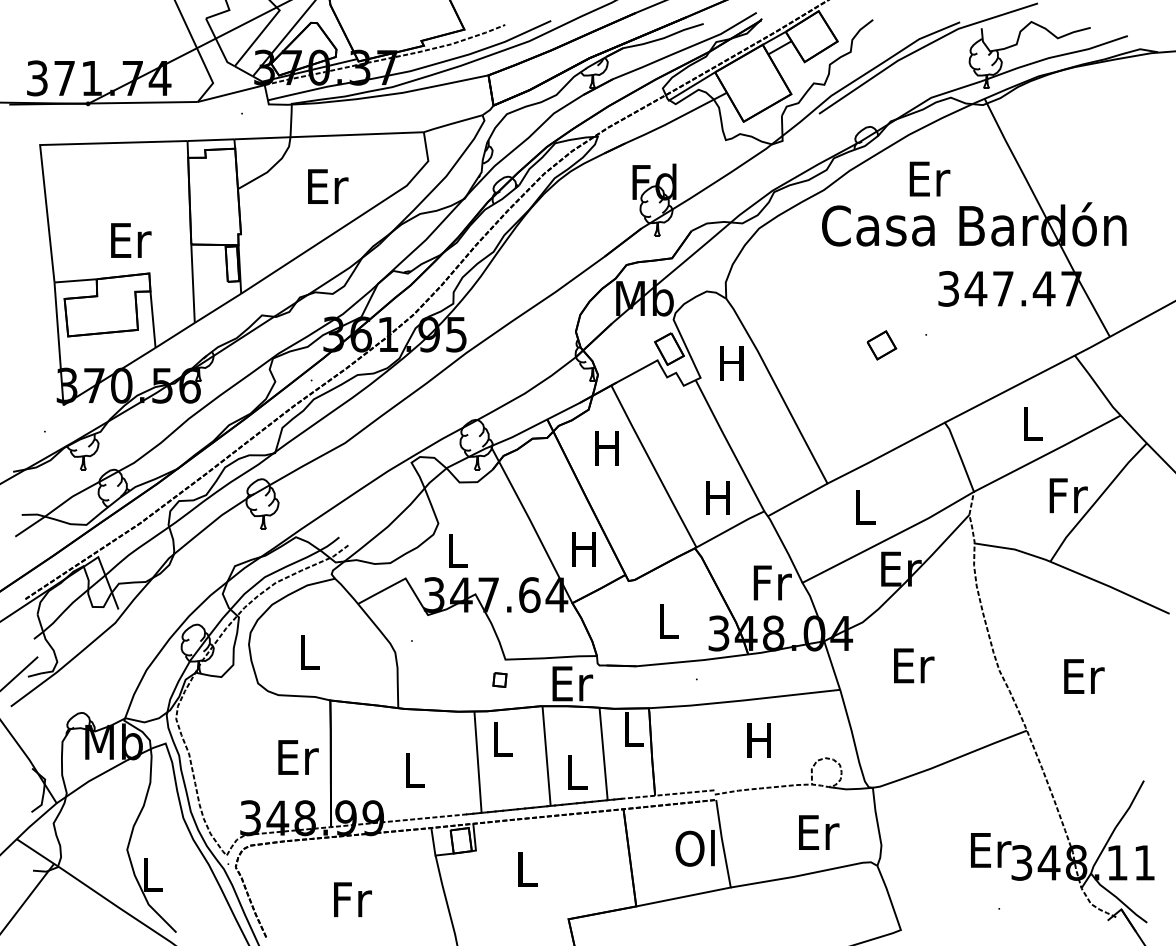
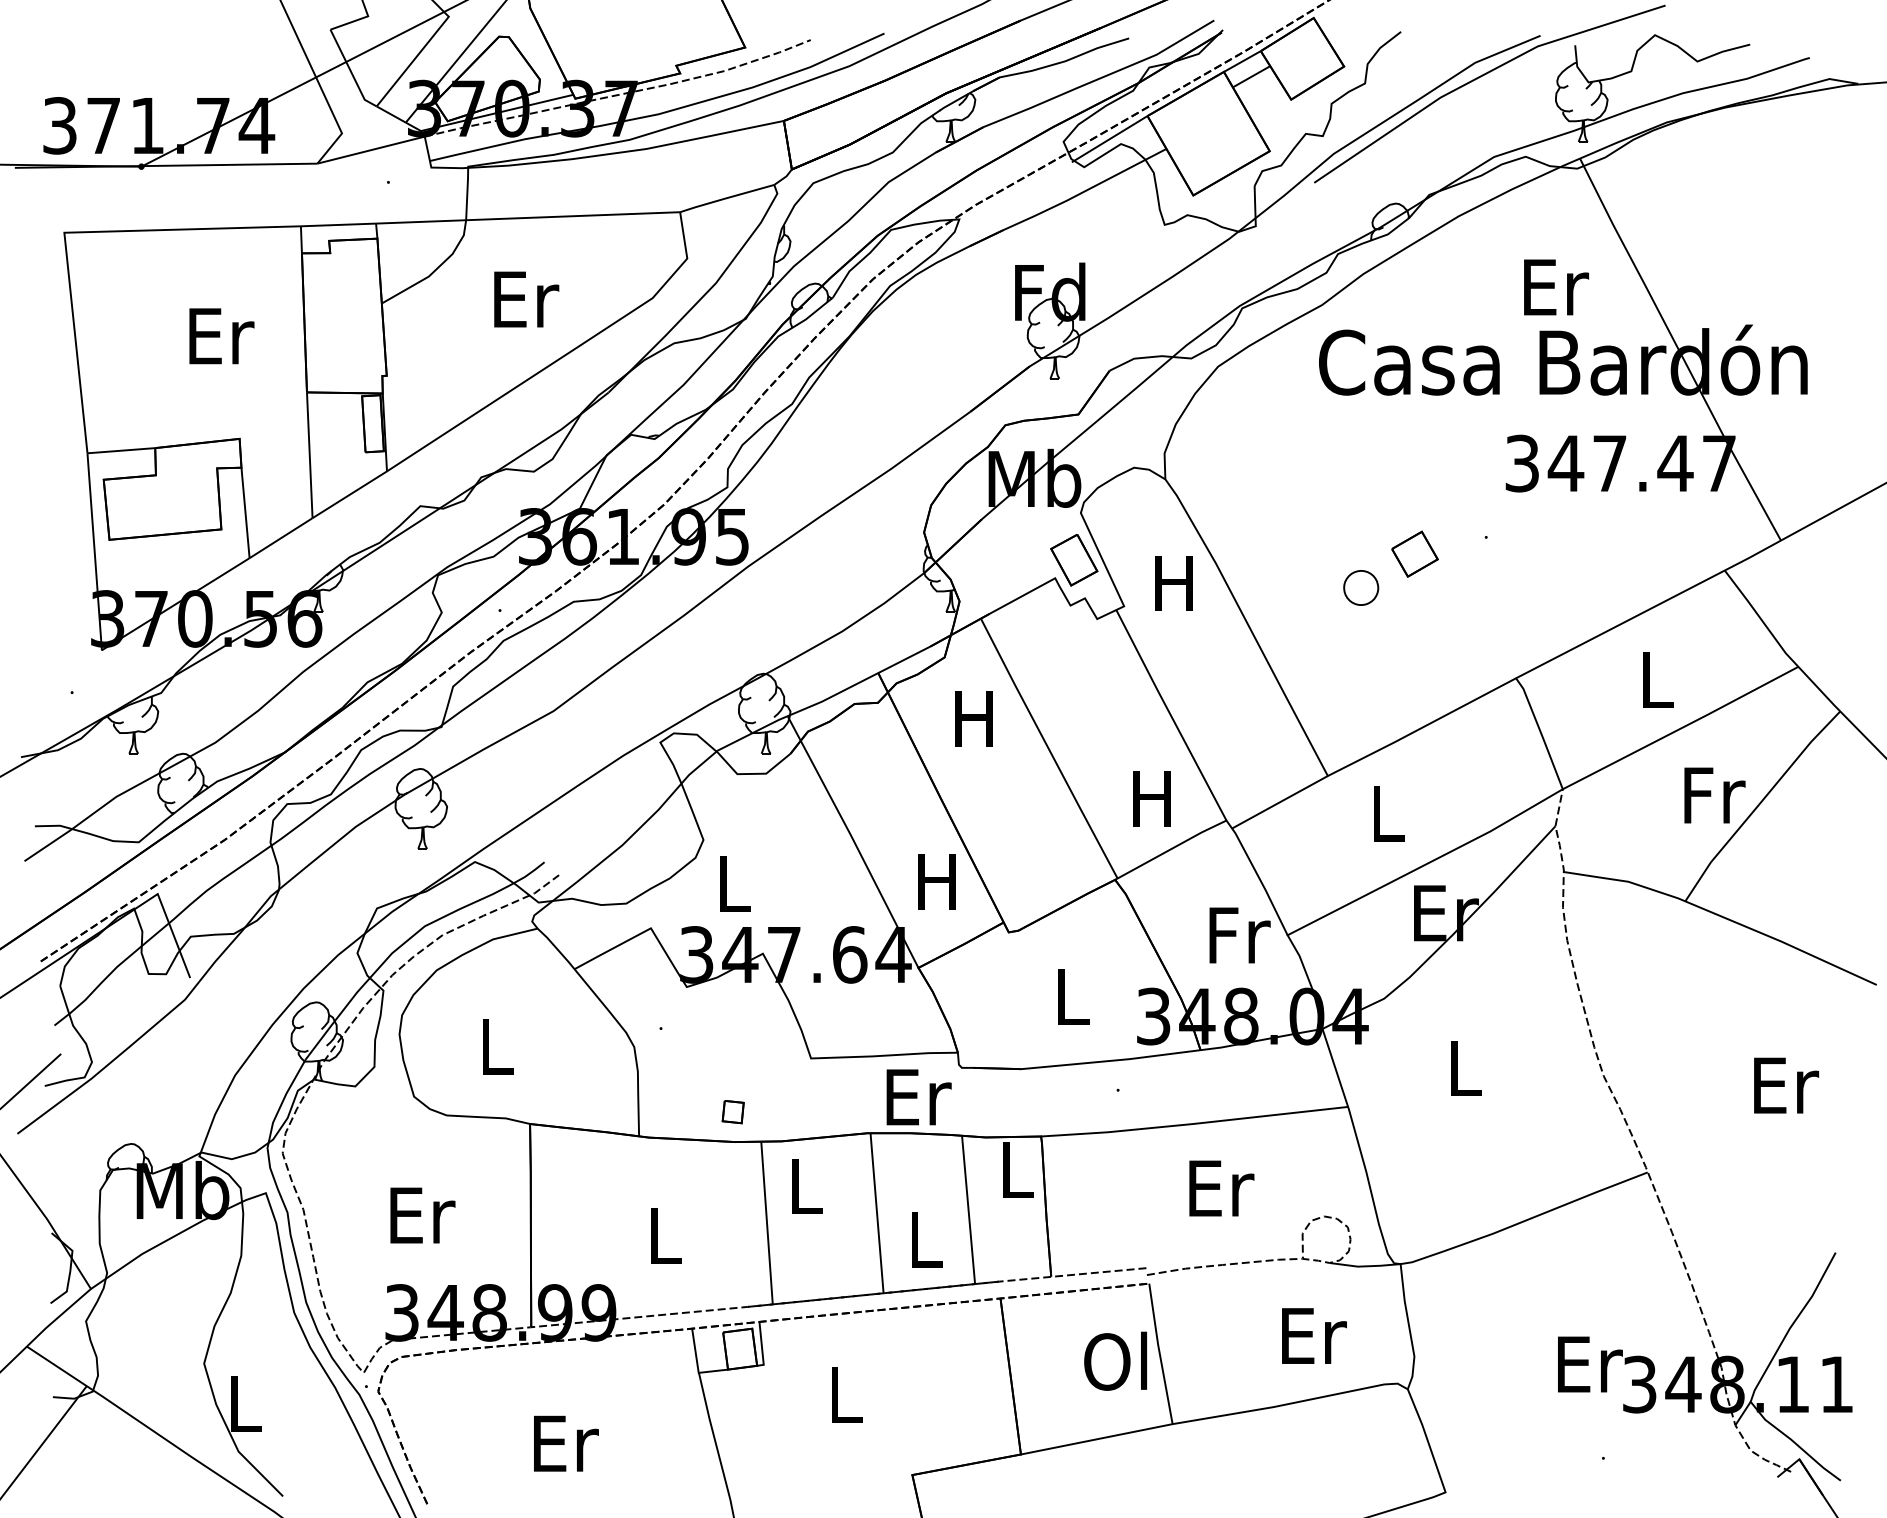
text: (929, 178) -> (1555, 286), moved
text: (131, 240) -> (222, 336), moved
part: (847, 365) -> (1359, 586), added
text: (914, 665) -> (1467, 1067), Er -> L
text: (1084, 676) -> (1786, 1085), moved
part: (499, 679) -> (732, 1111), moved
text: (761, 740) -> (1221, 1188), H -> Er
text: (298, 757) -> (422, 1215), moved
text: (352, 899) -> (565, 1443), Fr -> Er

